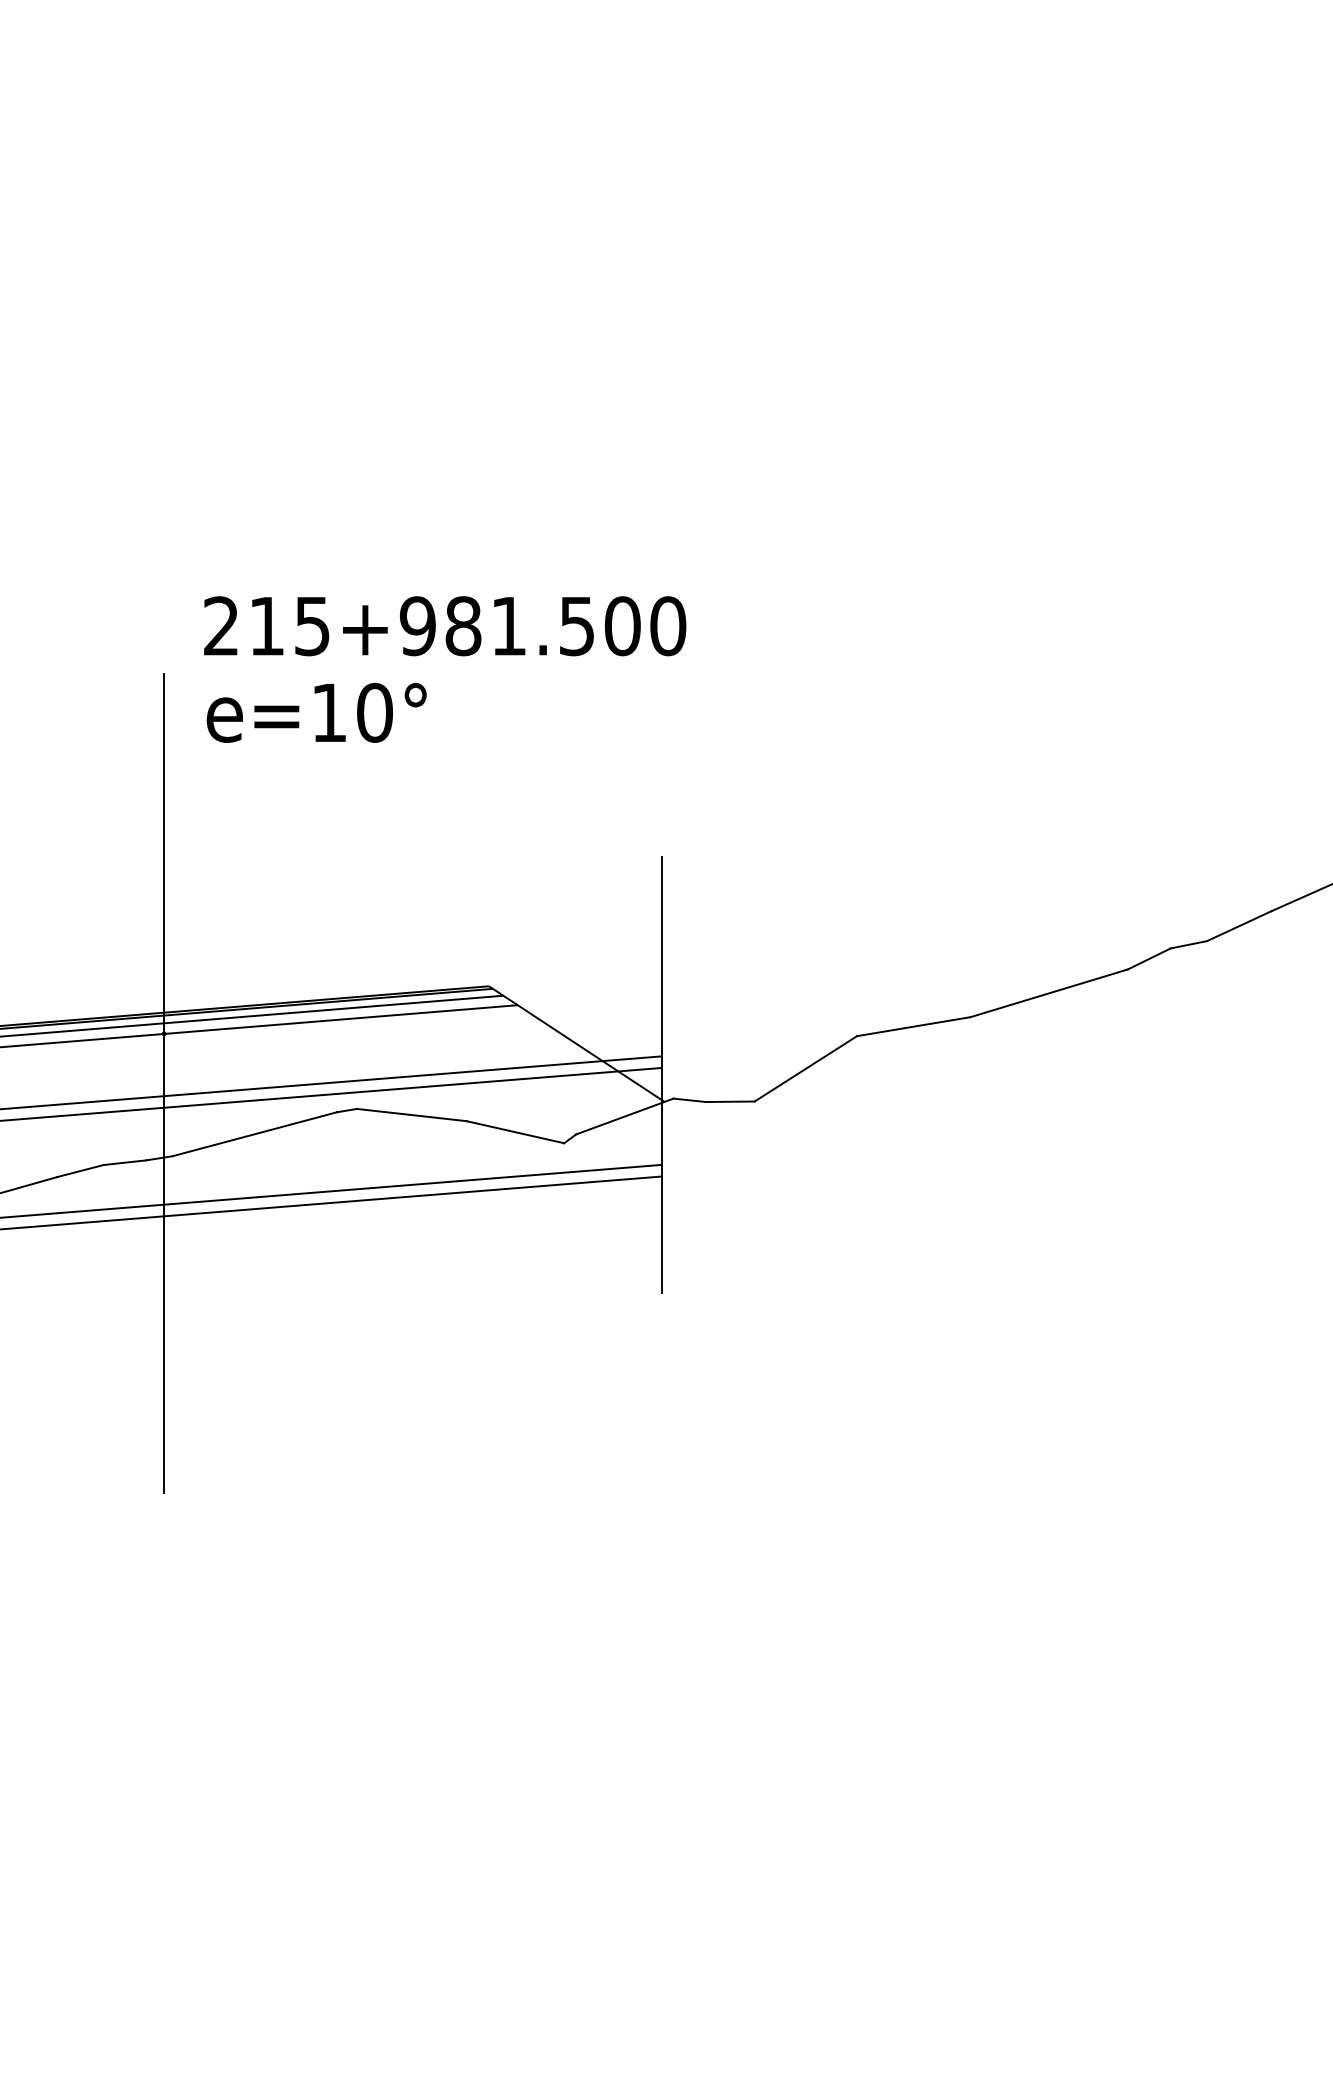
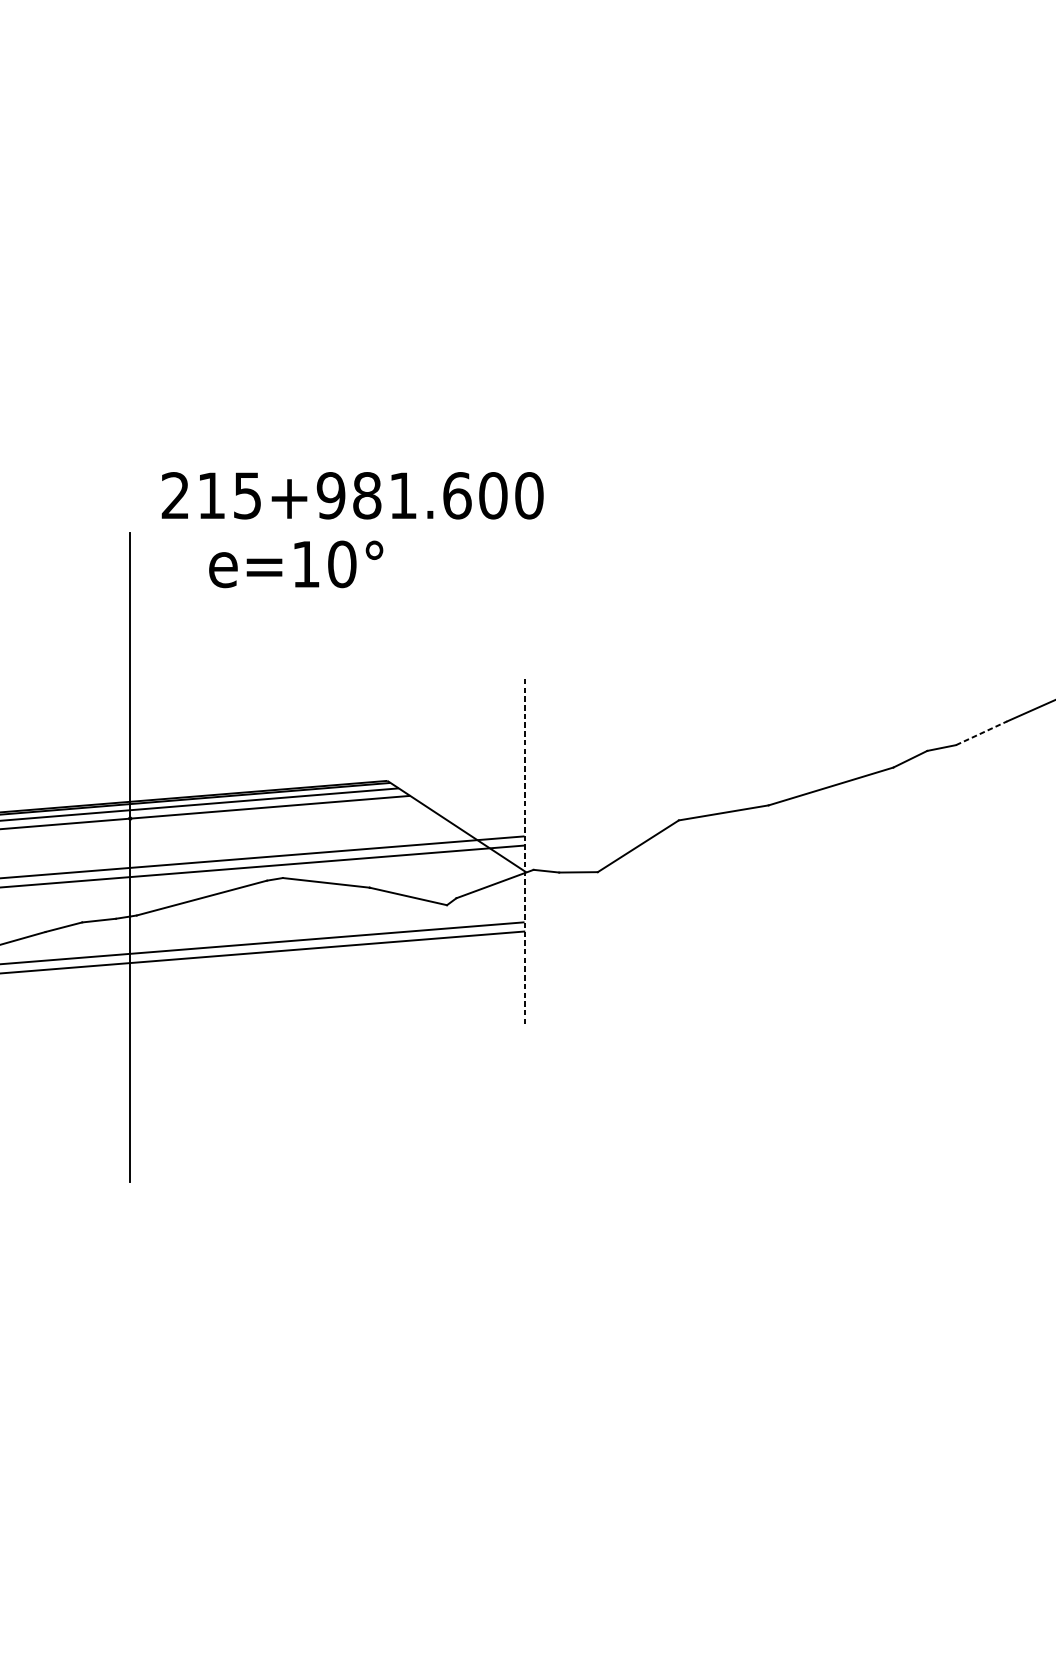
text: (577, 626) -> (457, 495), 215+981.500 -> 215+981.600
text: (316, 712) -> (295, 564), moved
line: (1239, 926) -> (981, 733), solid -> dashed
line: (662, 1075) -> (524, 851), solid -> dashed

